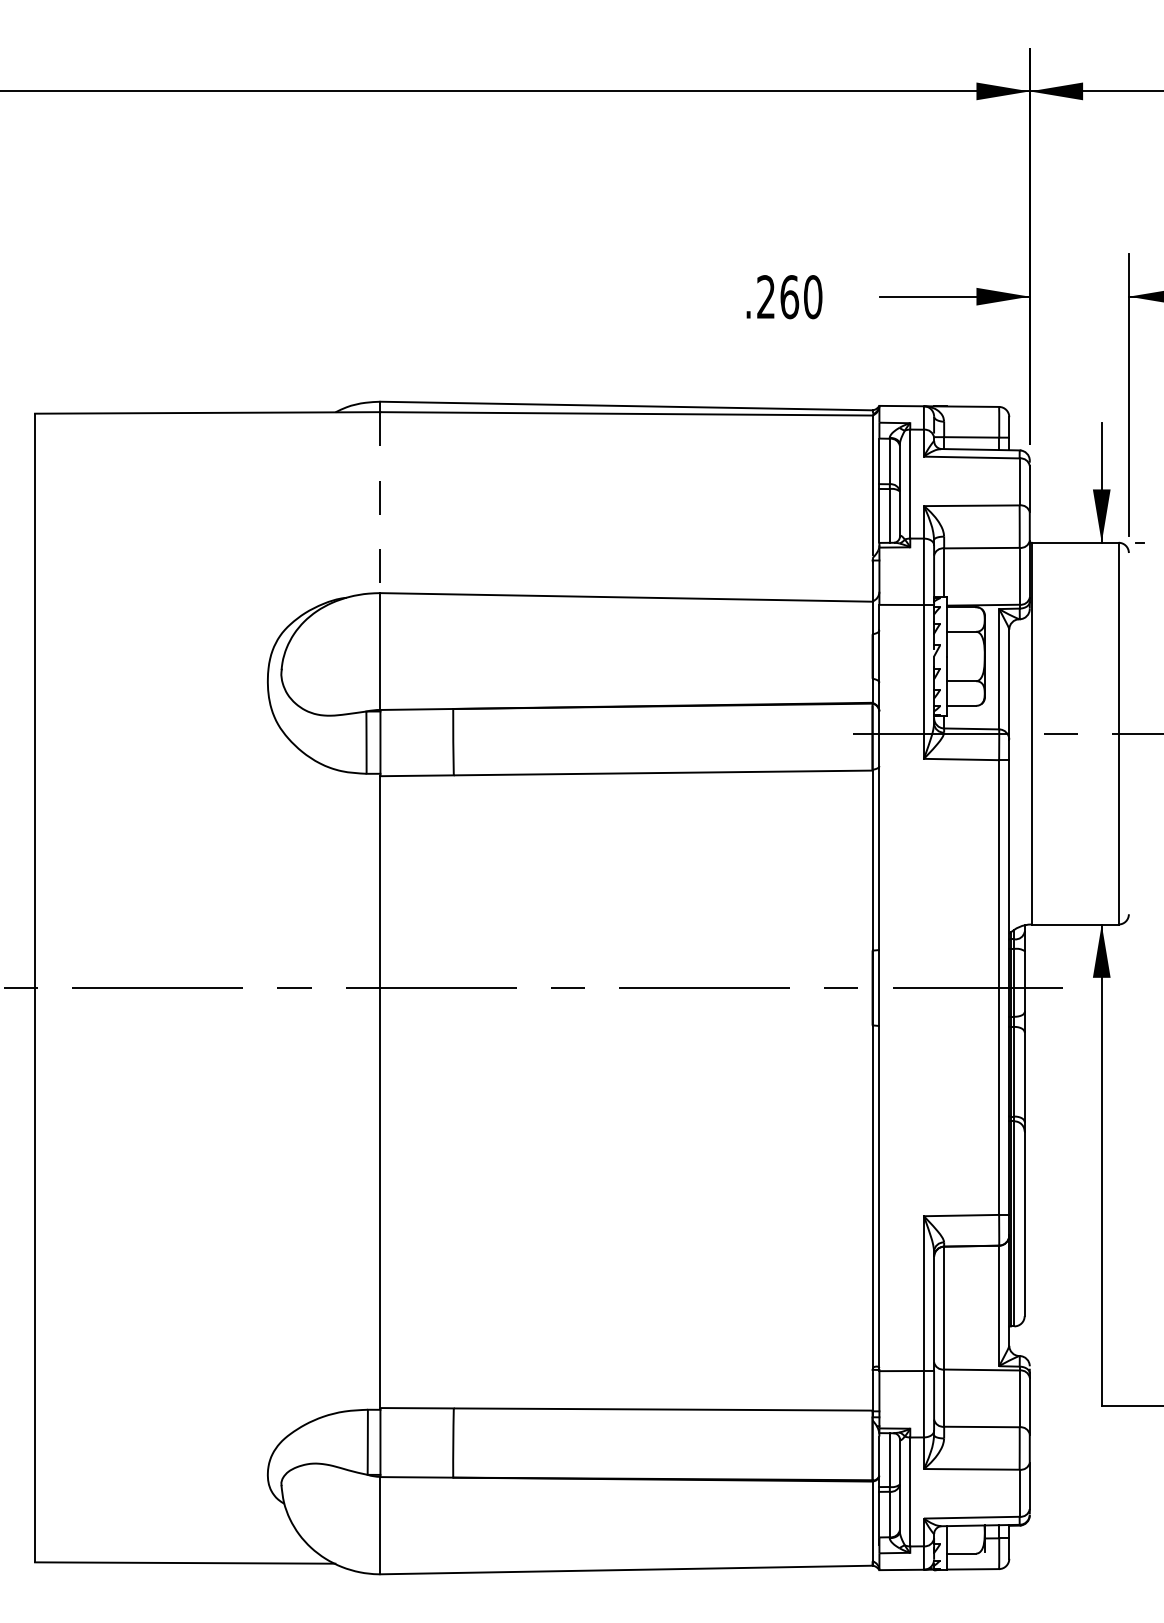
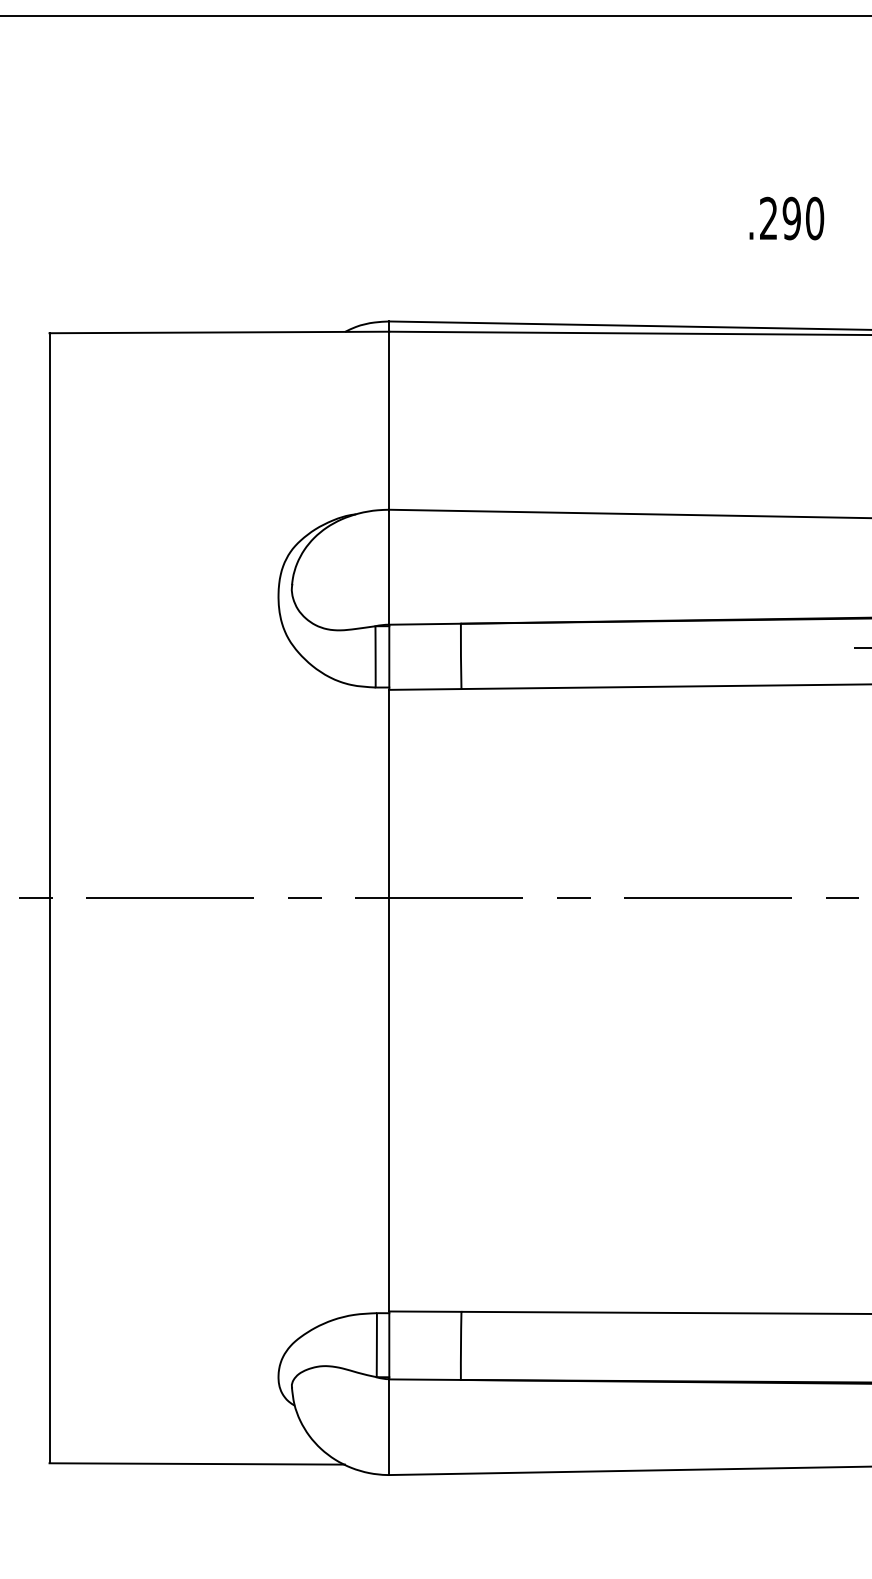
text: (789, 297) -> (791, 218), .260 -> .290
line: (380, 503) -> (389, 421), dashed -> solid

